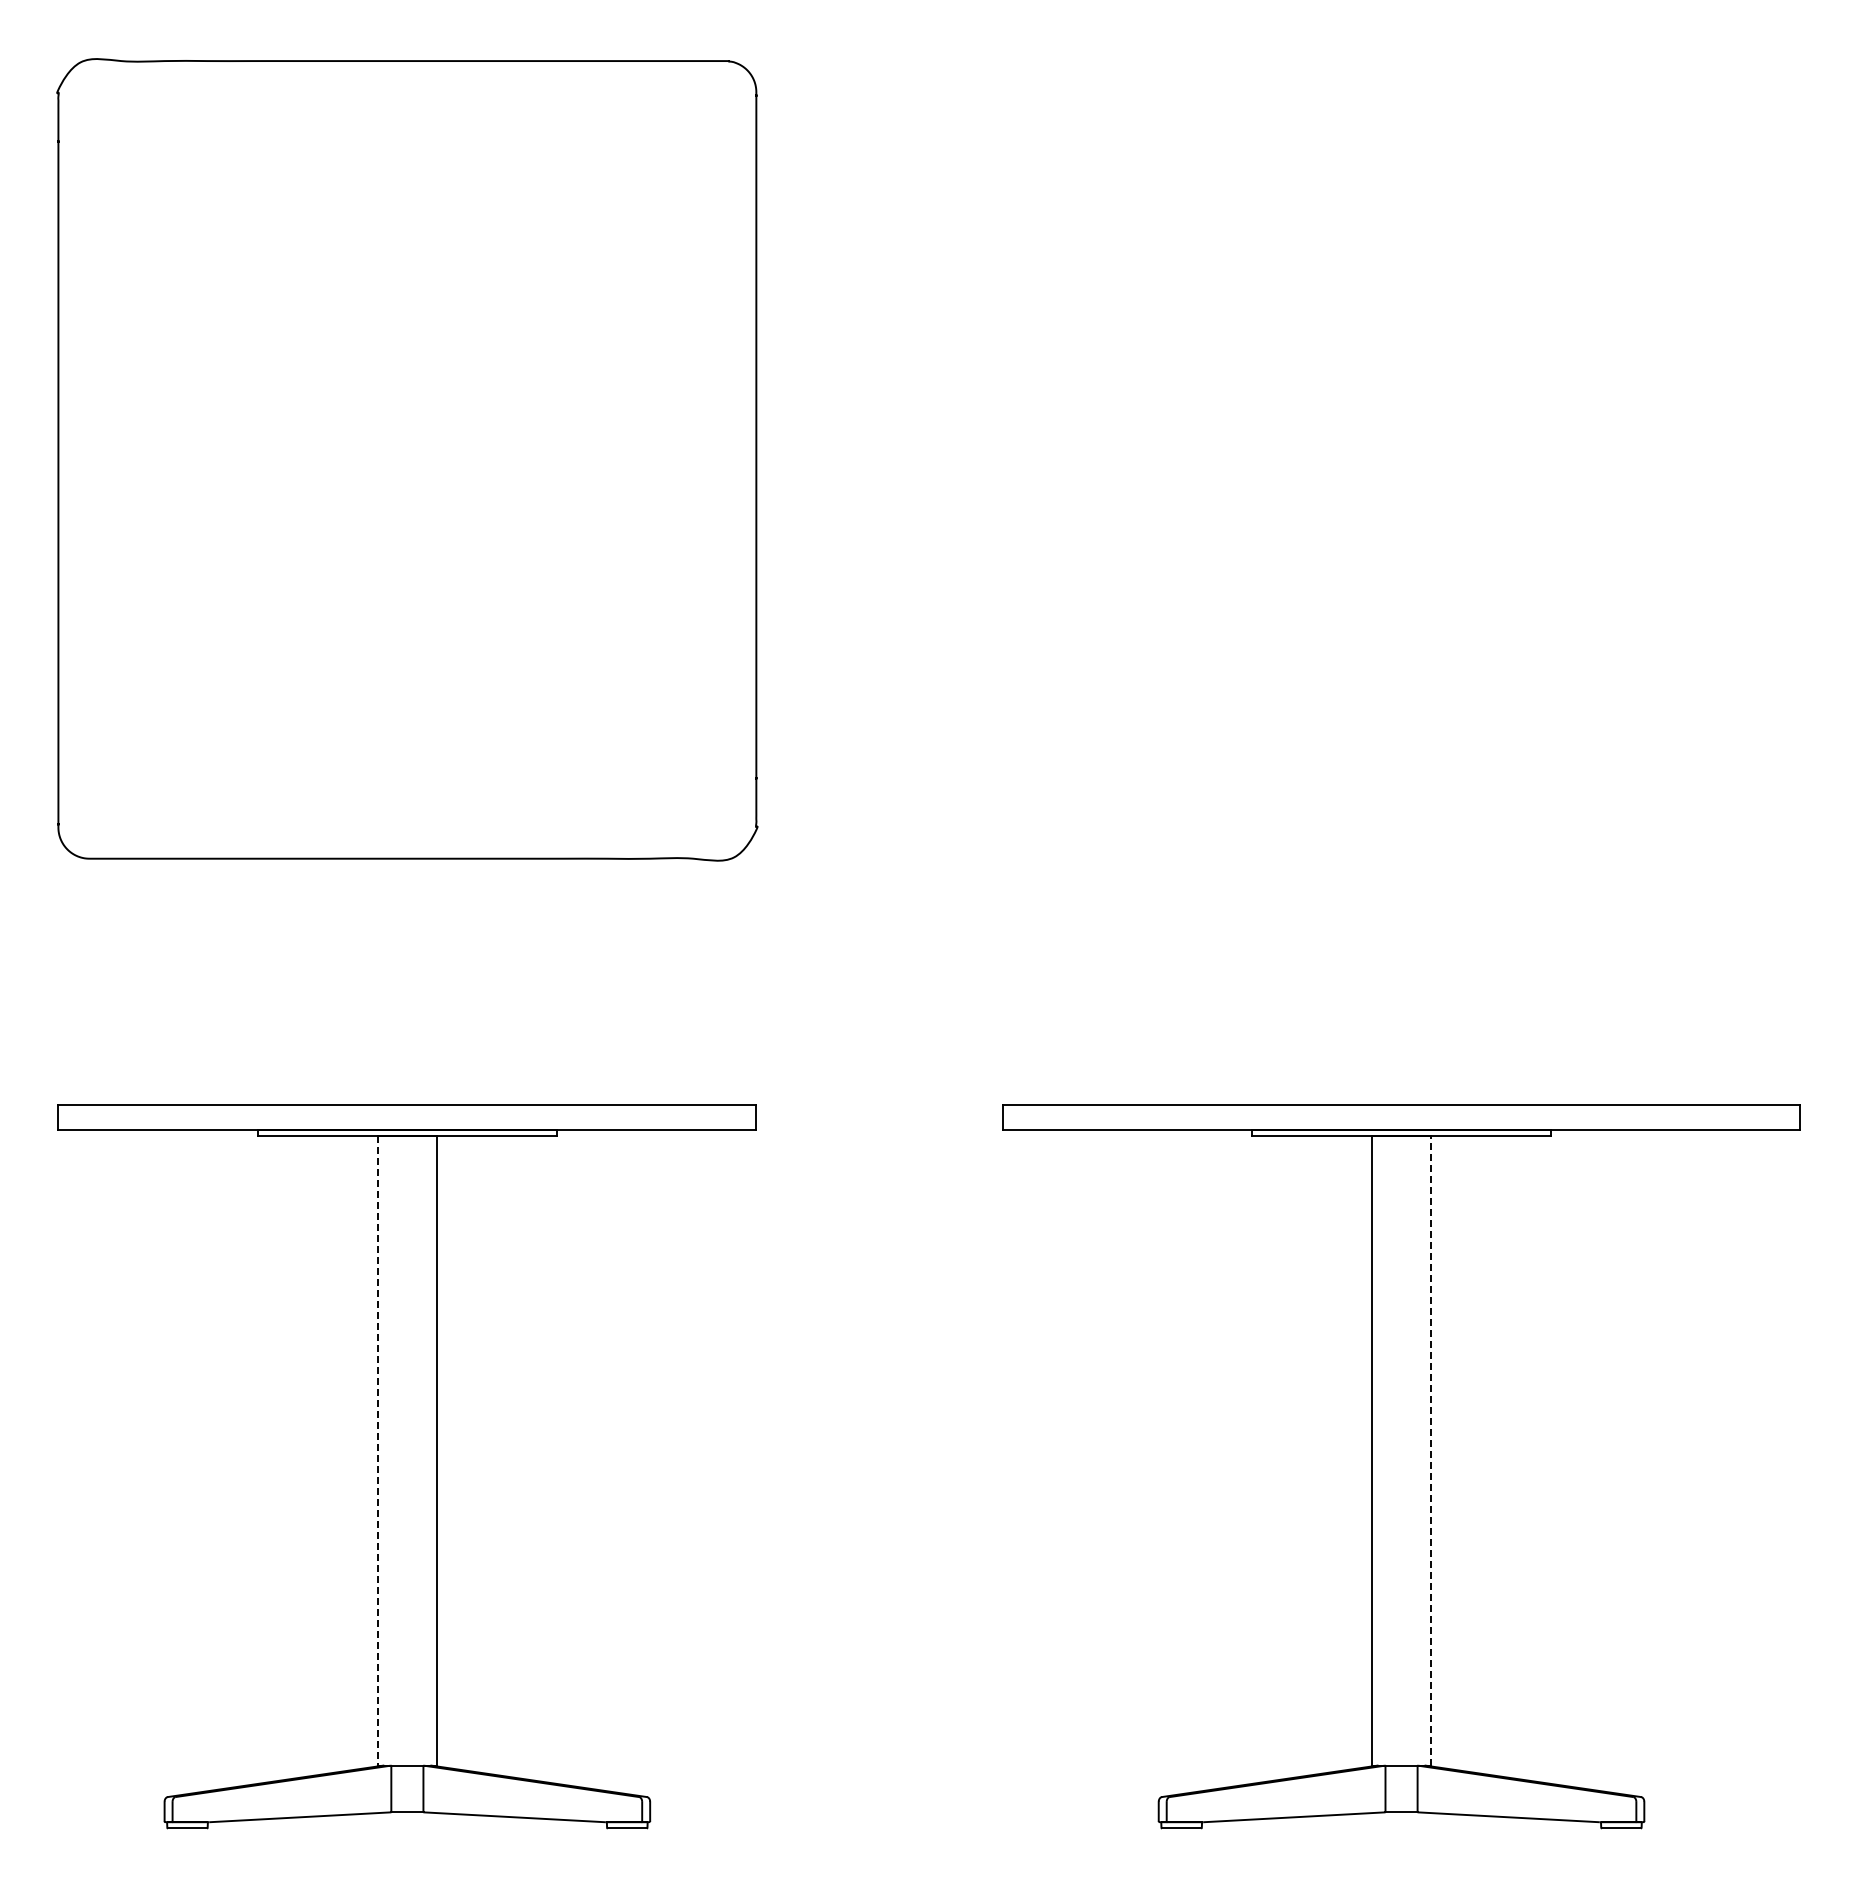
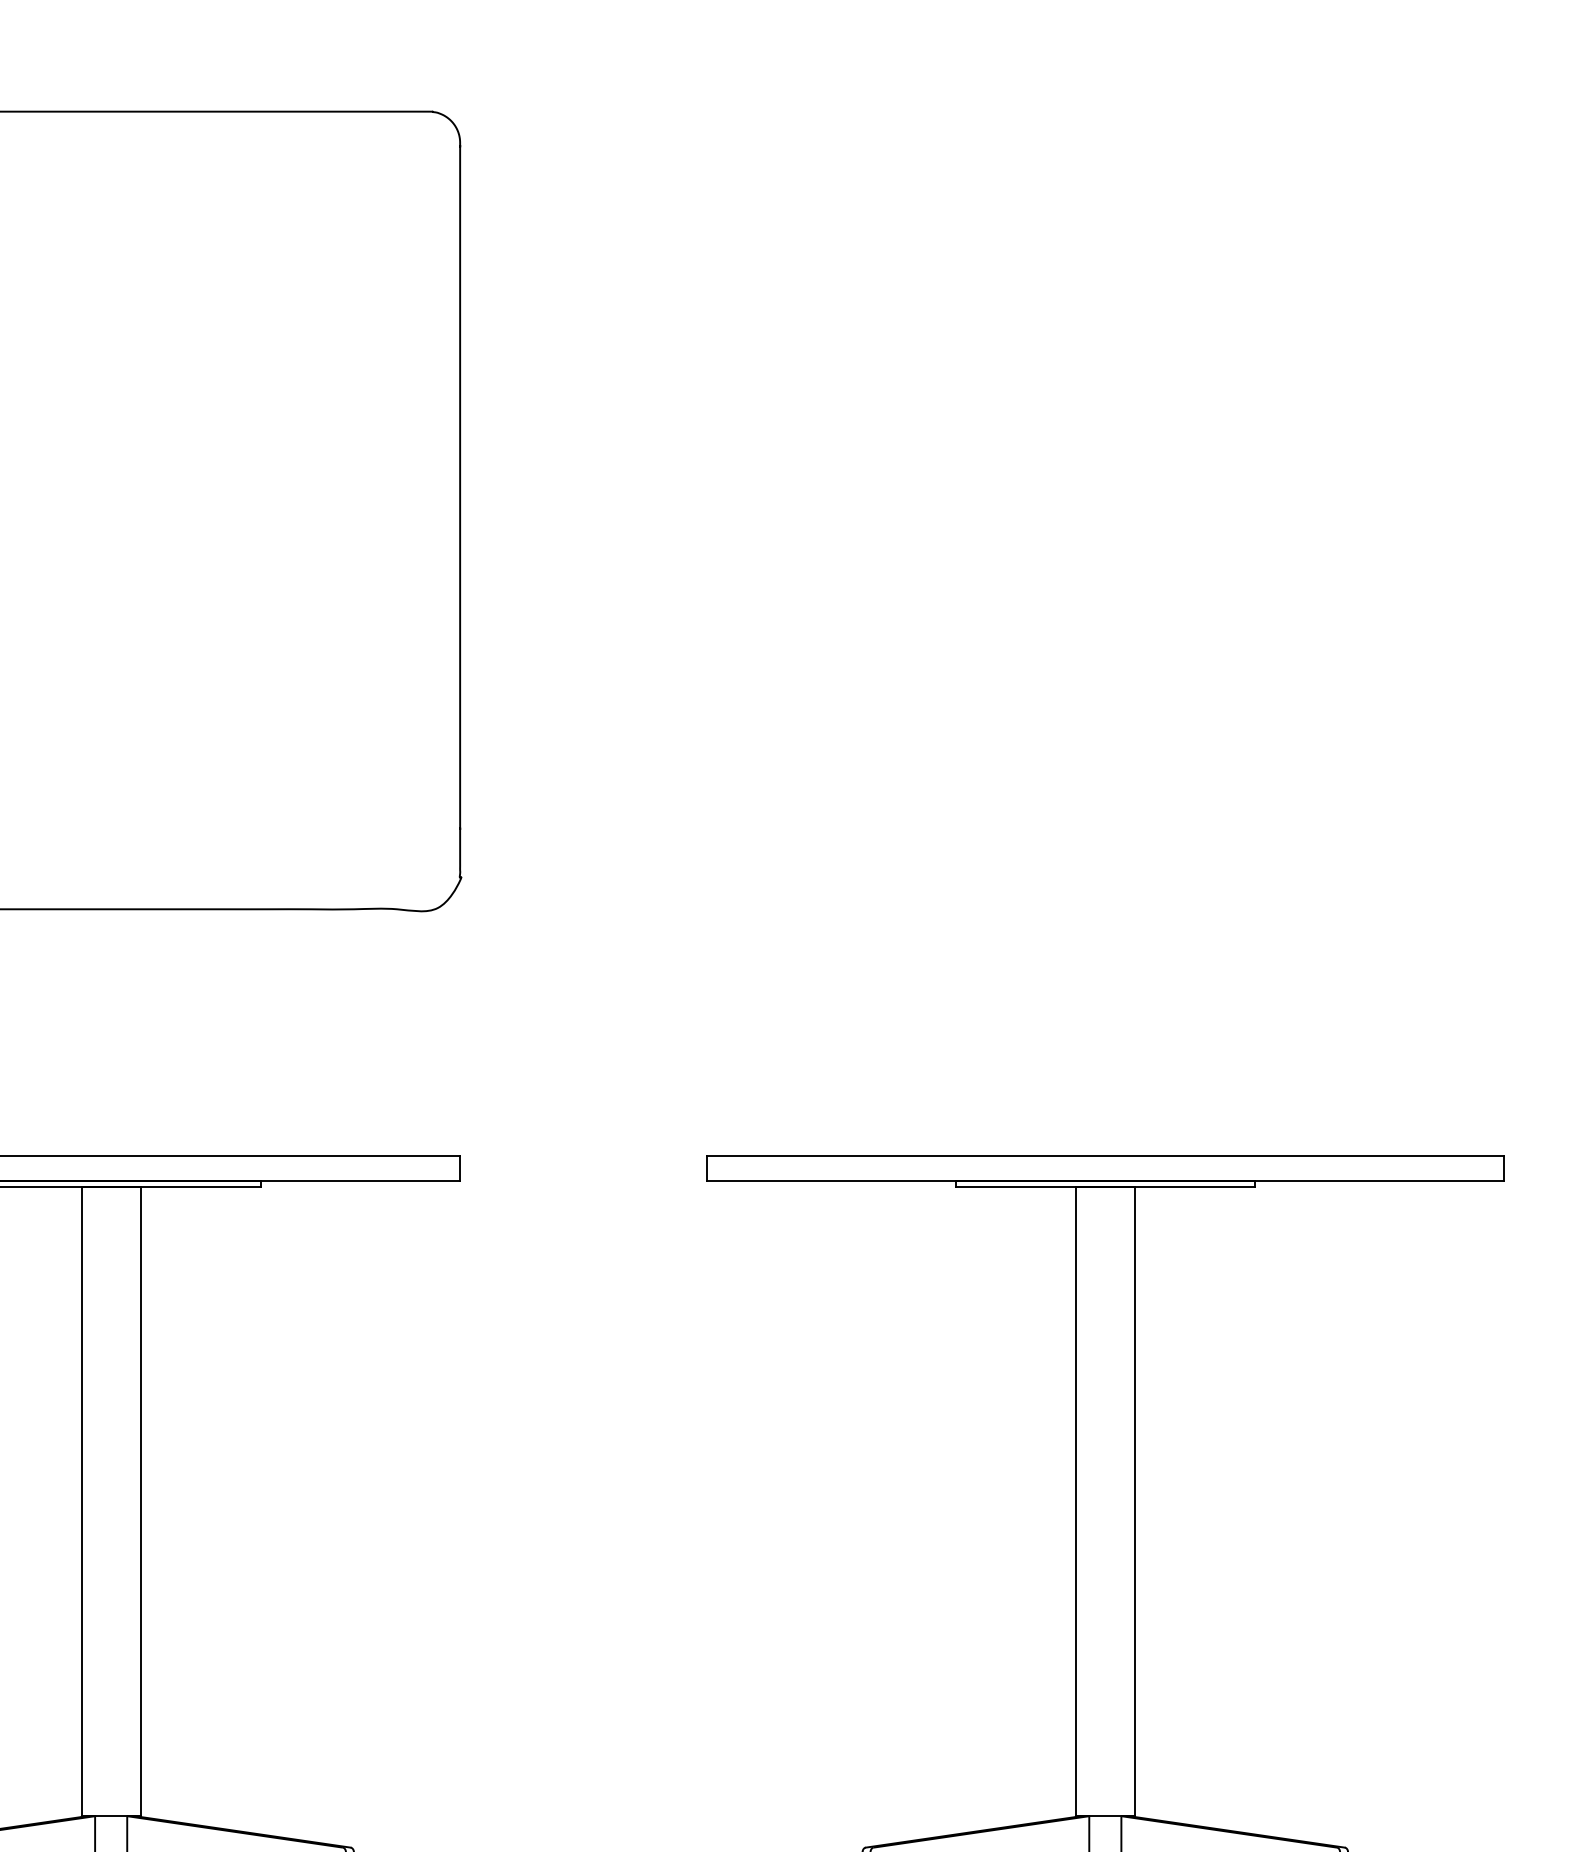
line: (377, 1450) -> (81, 1501), dashed -> solid
line: (1431, 1450) -> (1135, 1501), dashed -> solid

